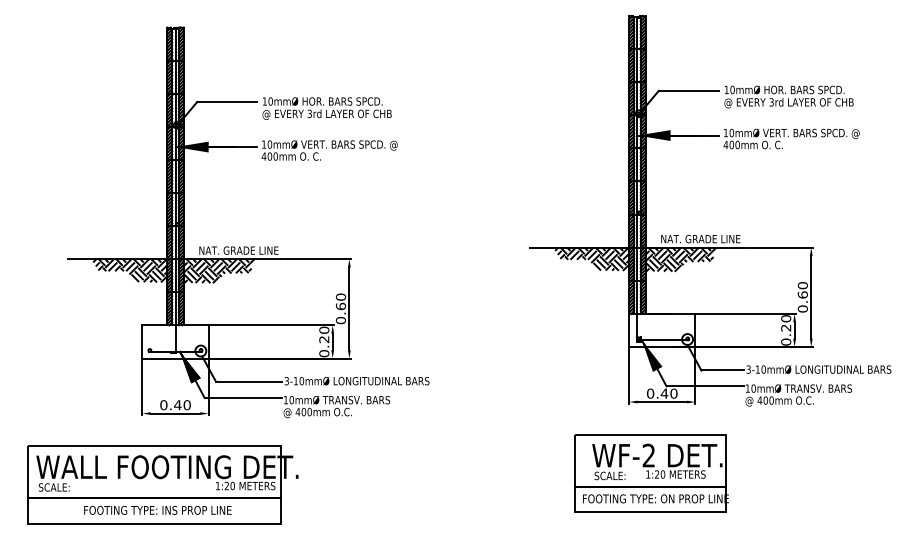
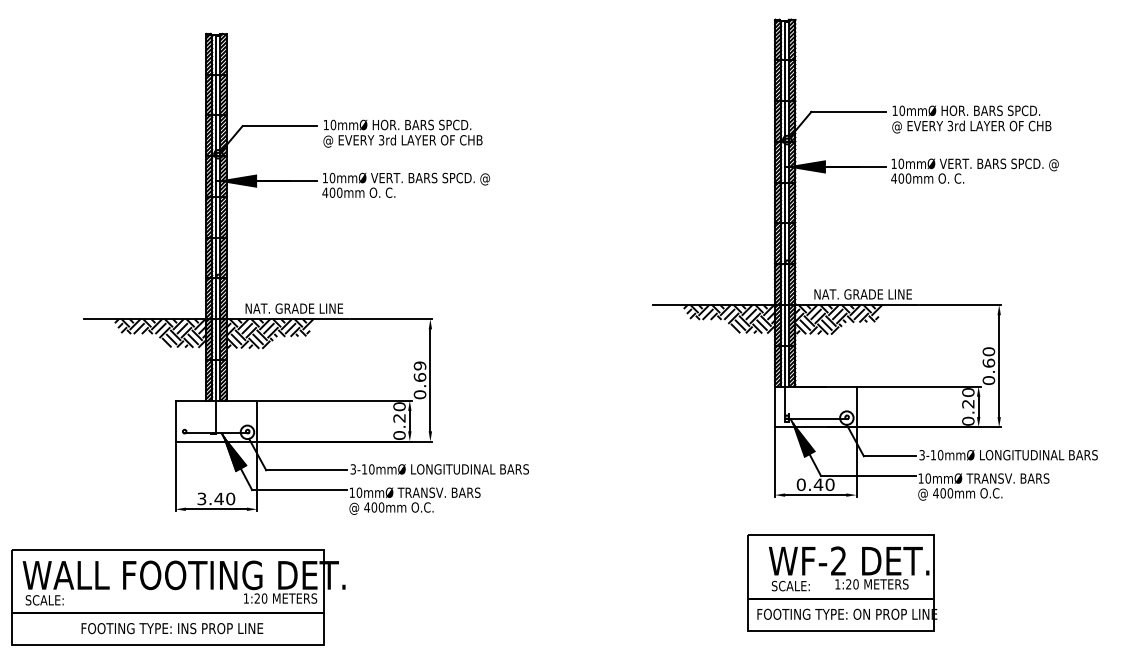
text: (341, 296) -> (420, 365), 0.60 -> 0.69
text: (163, 405) -> (201, 499), 0.40 -> 3.40
part: (651, 473) -> (841, 583), moved
part: (162, 484) -> (178, 596), moved

